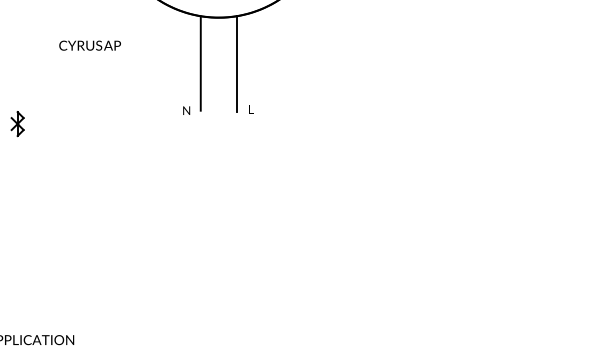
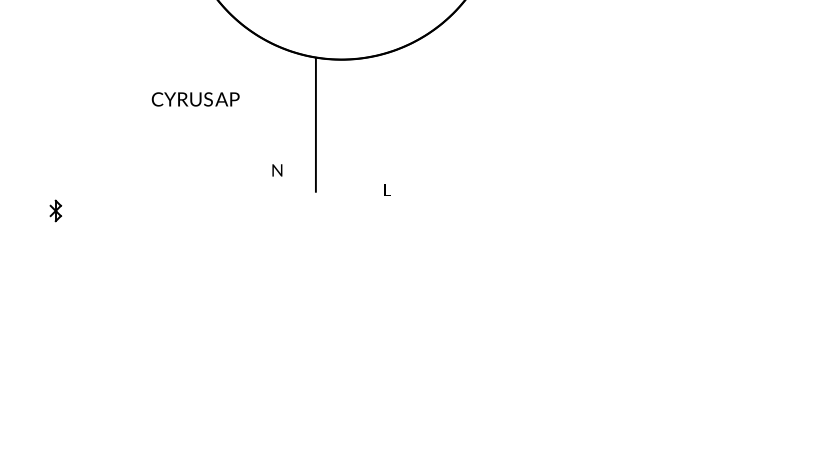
text: (89, 45) -> (194, 99), moved
line: (236, 63) -> (366, 124), removed
text: (186, 110) -> (277, 170), moved
part: (17, 124) -> (55, 211), size x0.6

